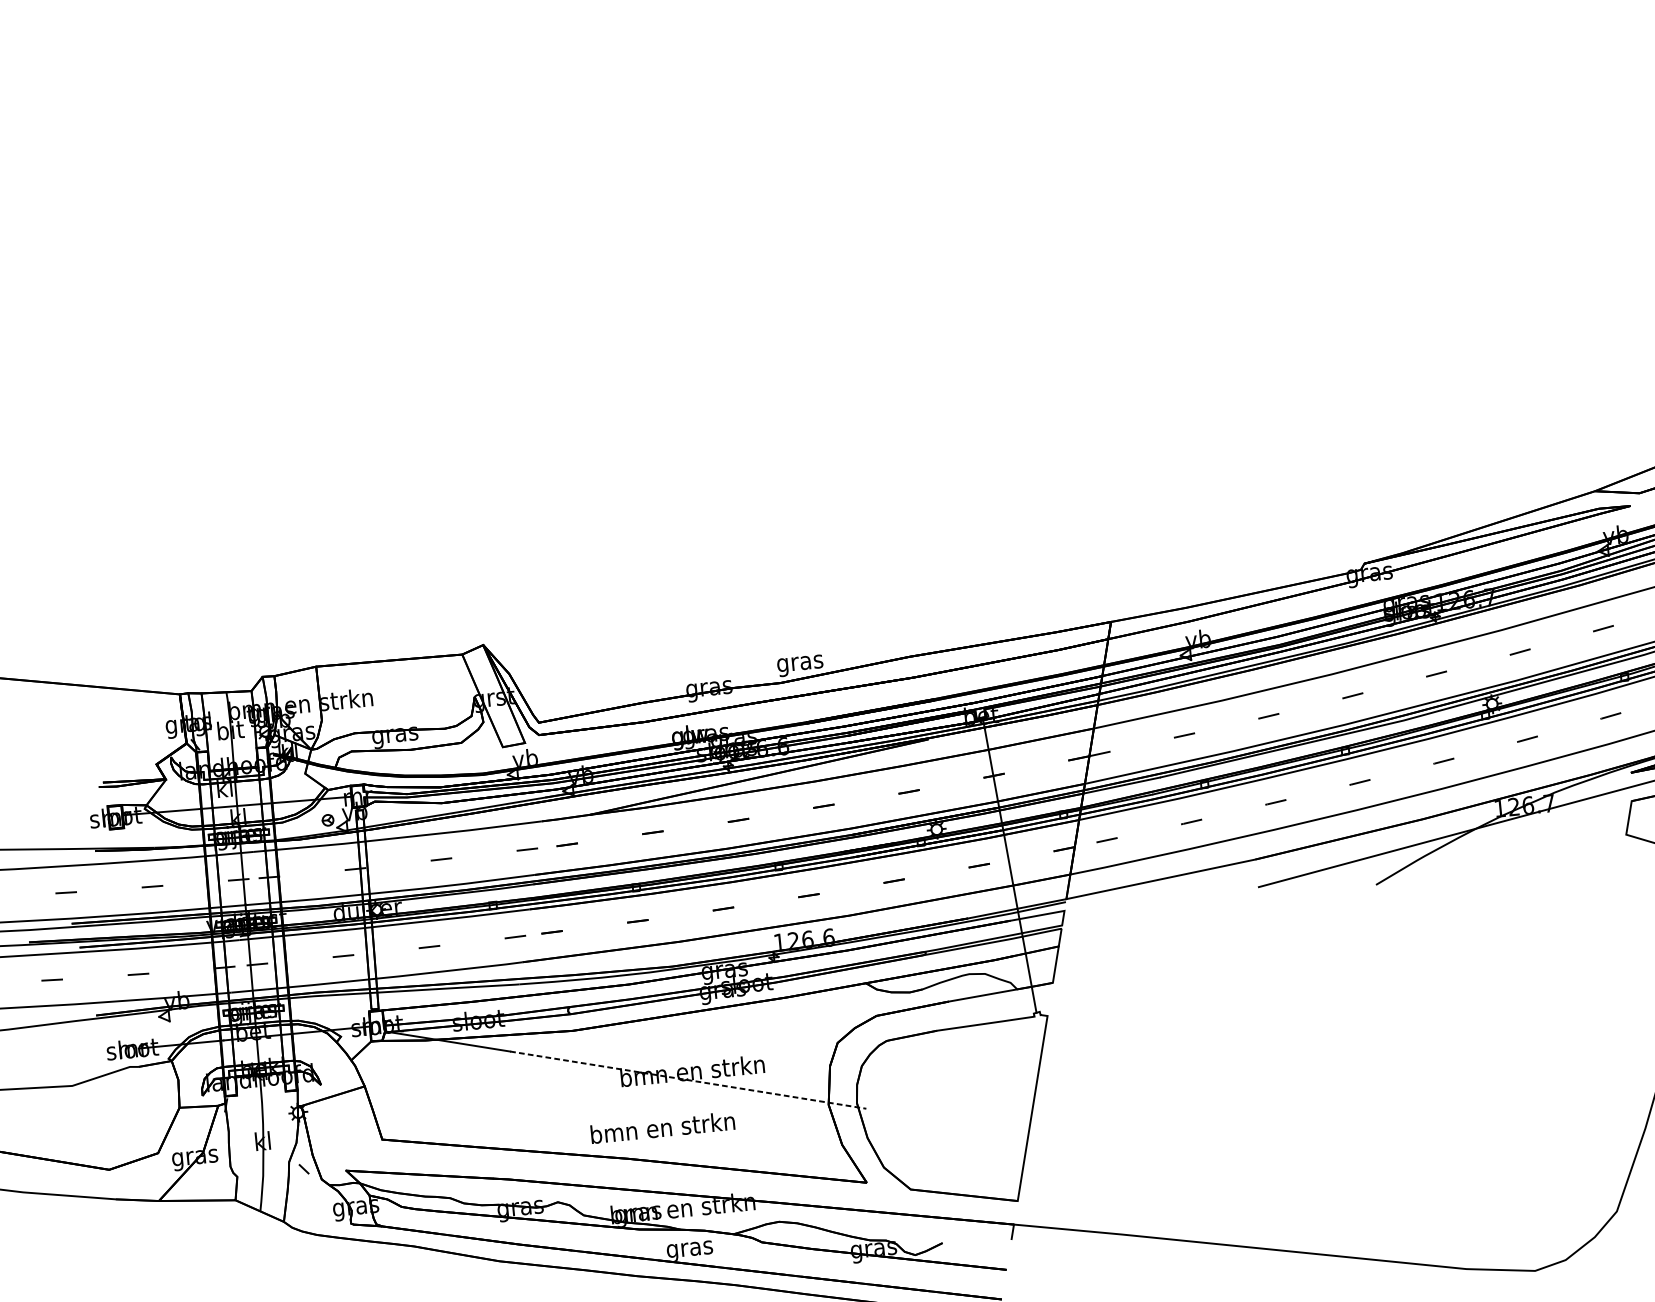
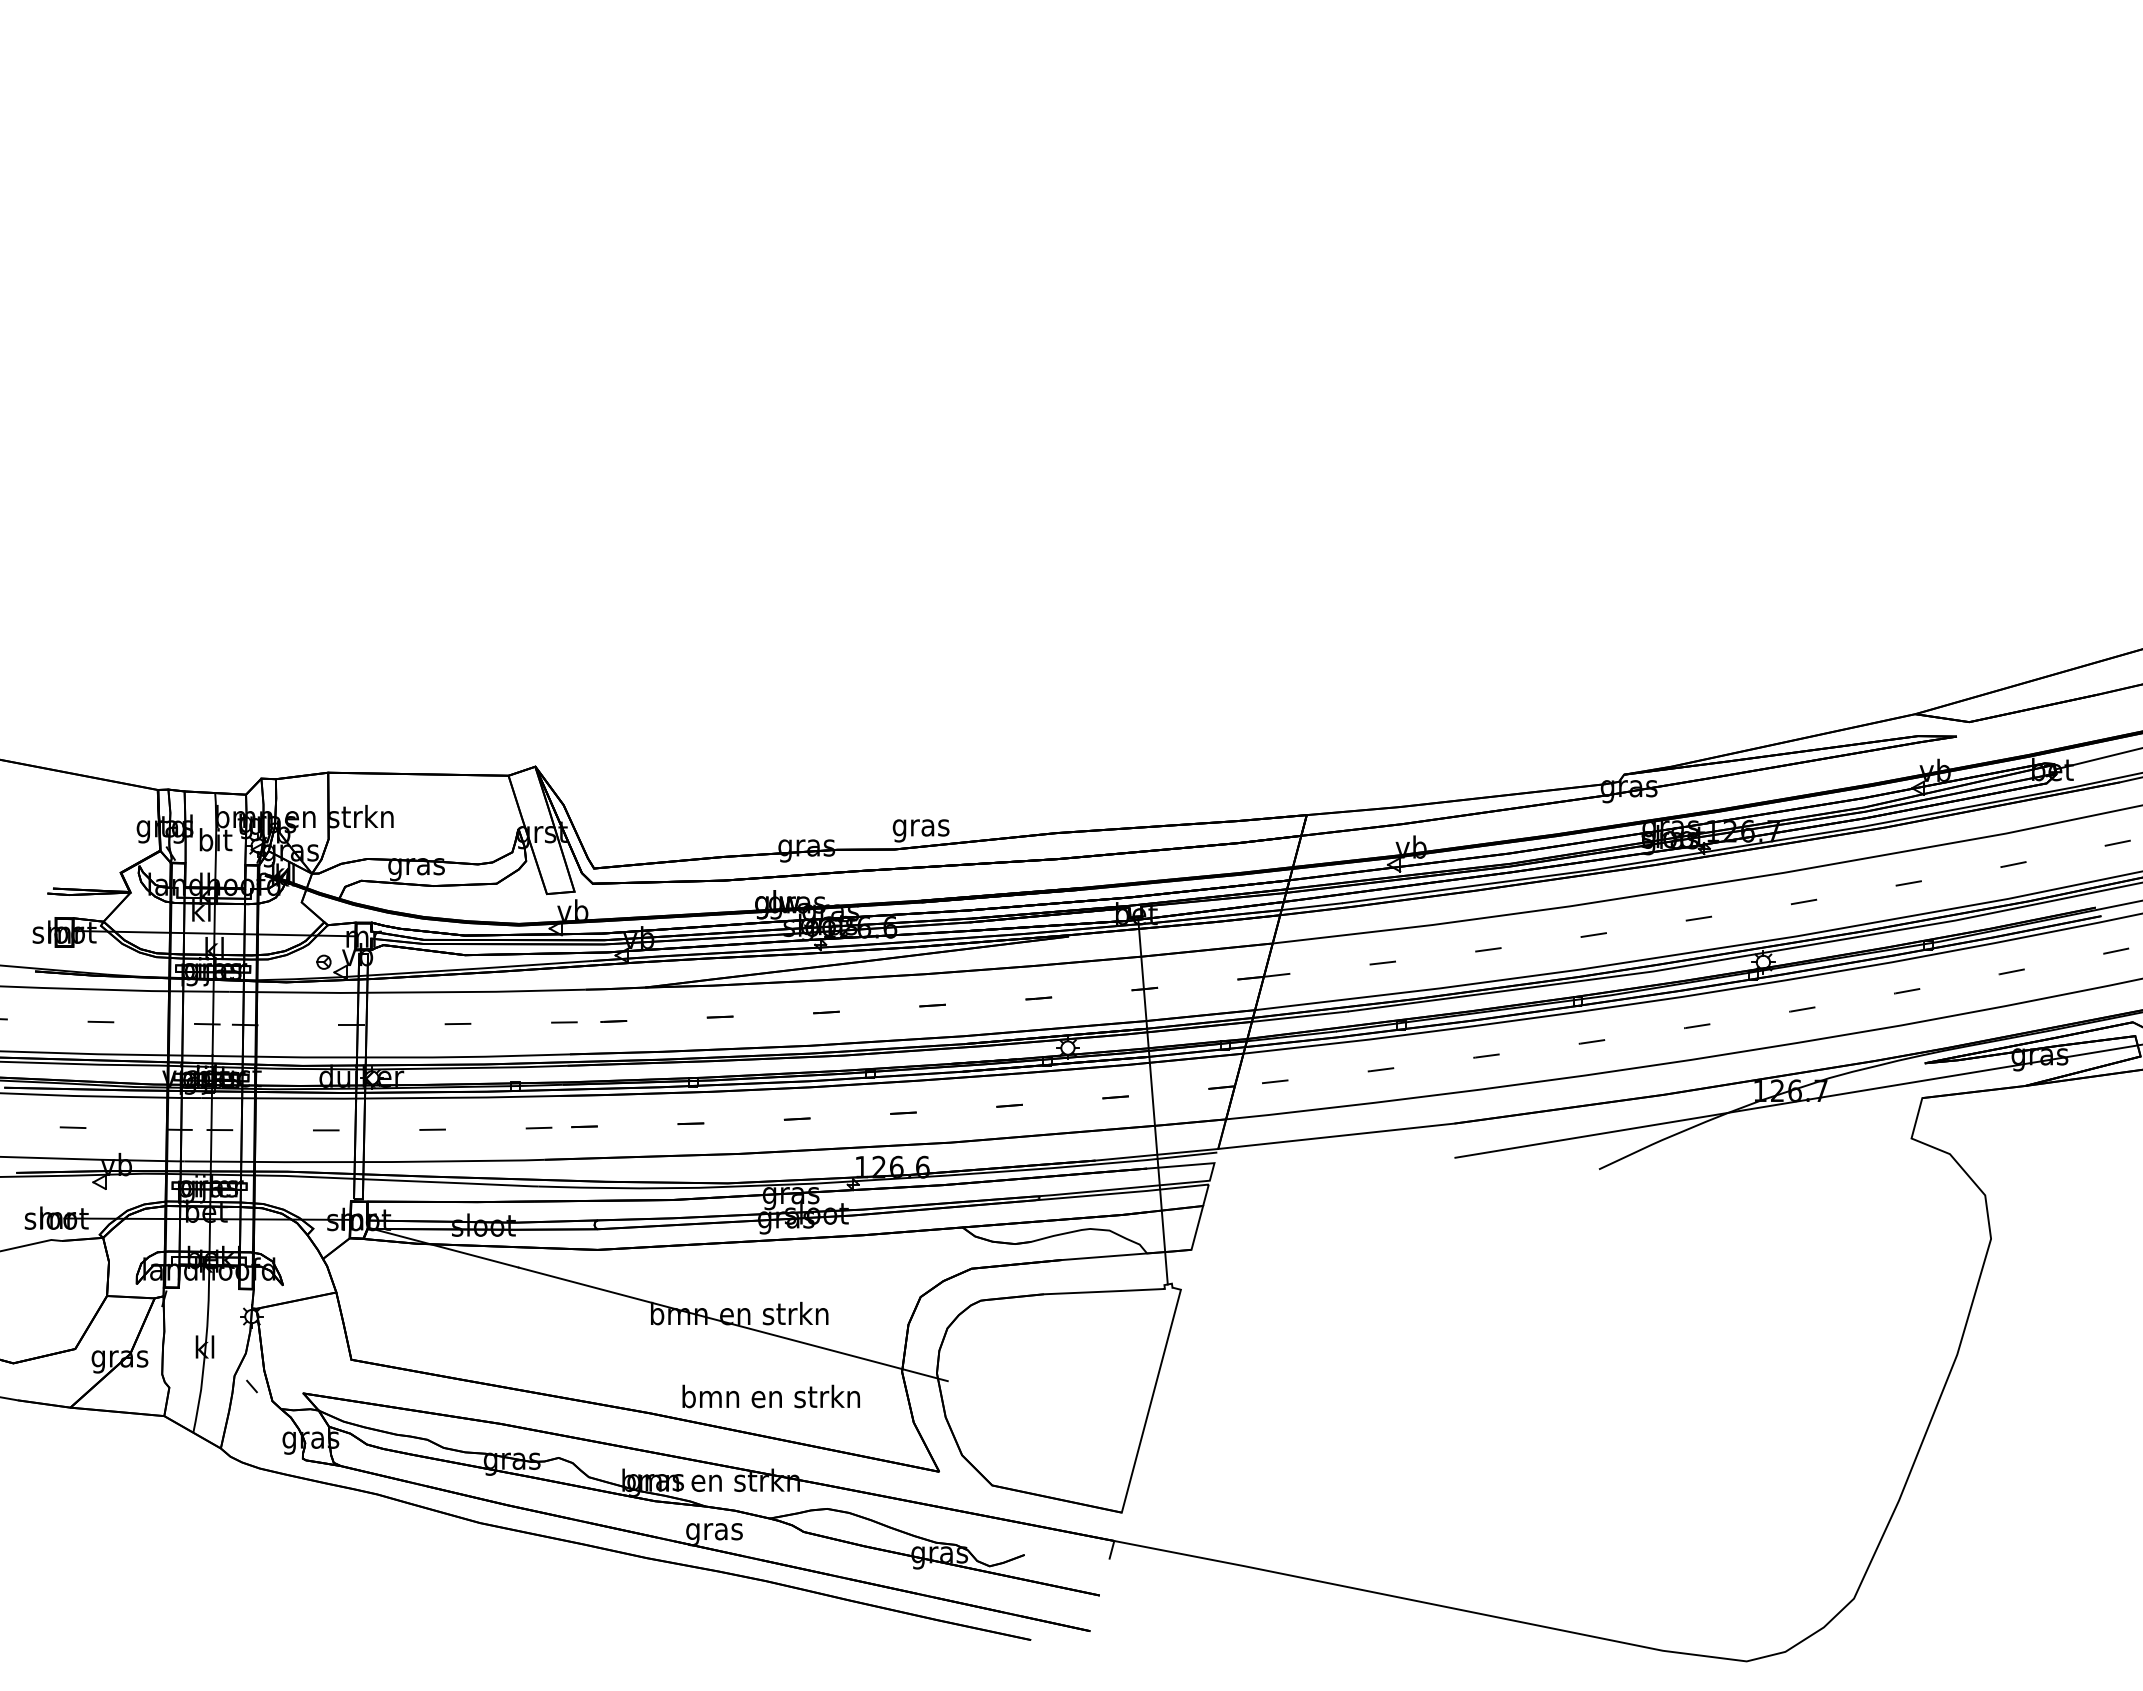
line: (688, 1080) -> (733, 1324), dashed -> solid
text: (662, 1127) -> (770, 1396), moved

